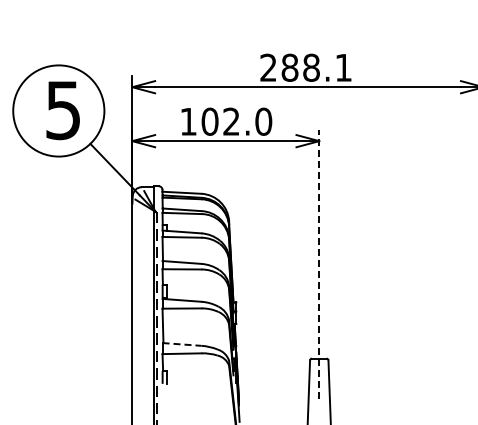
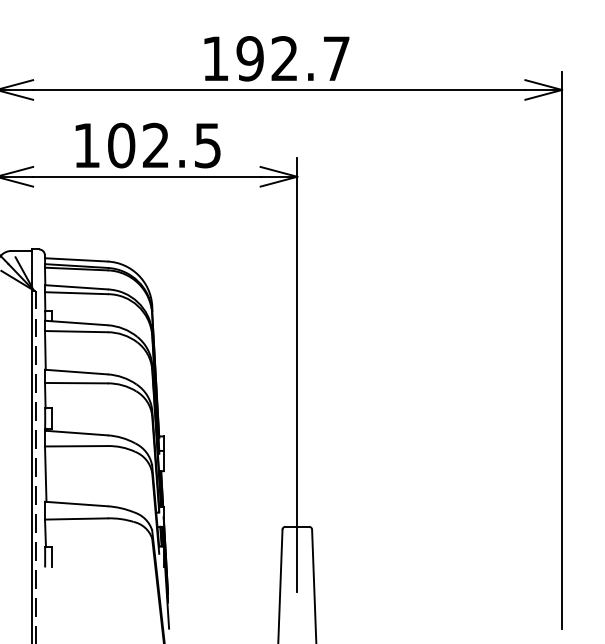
text: (305, 67) -> (275, 58), 288.1 -> 192.7
text: (263, 121) -> (207, 145), 102.0 -> 102.5
line: (319, 264) -> (297, 375), dashed -> solid
line: (182, 344) -> (77, 504), dashed -> solid

